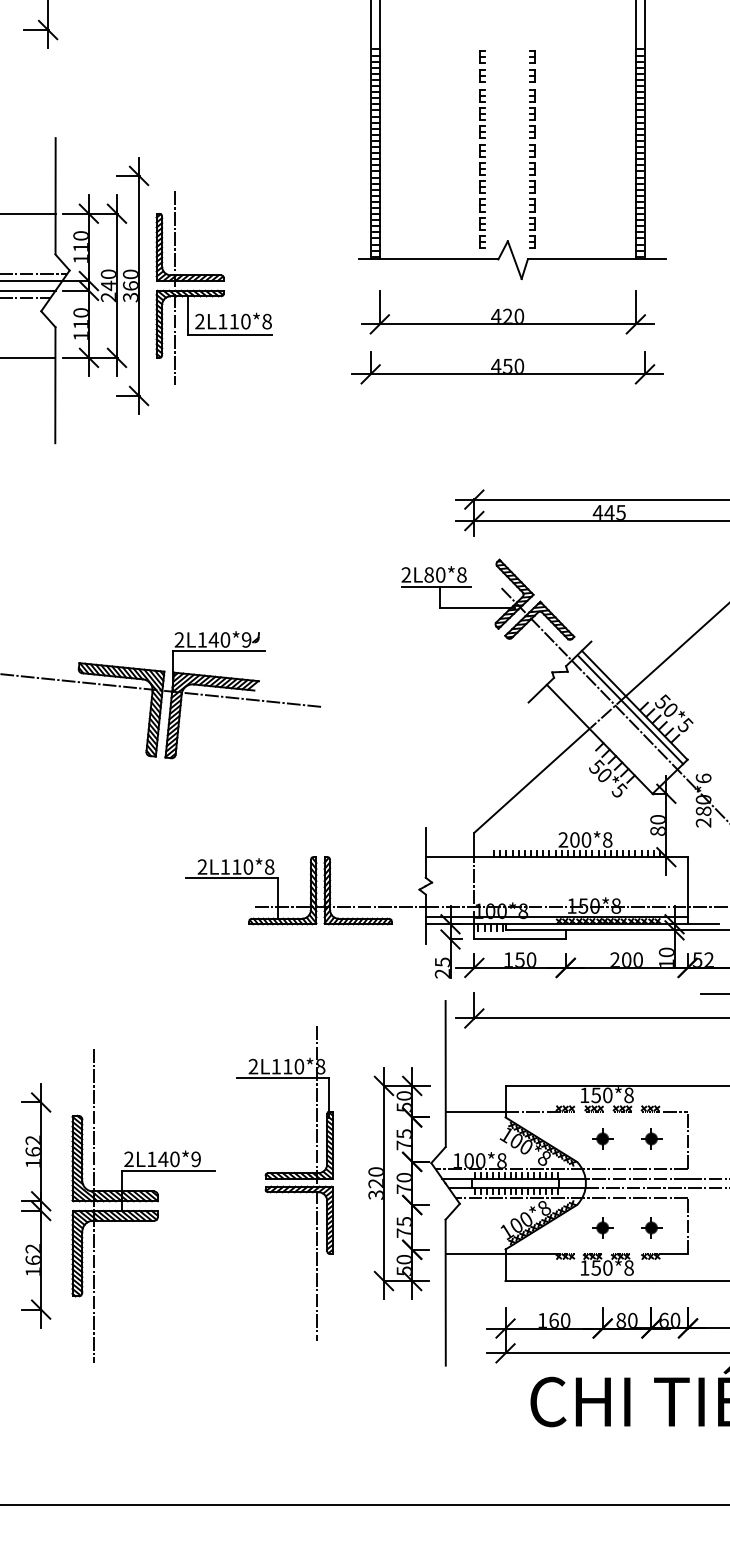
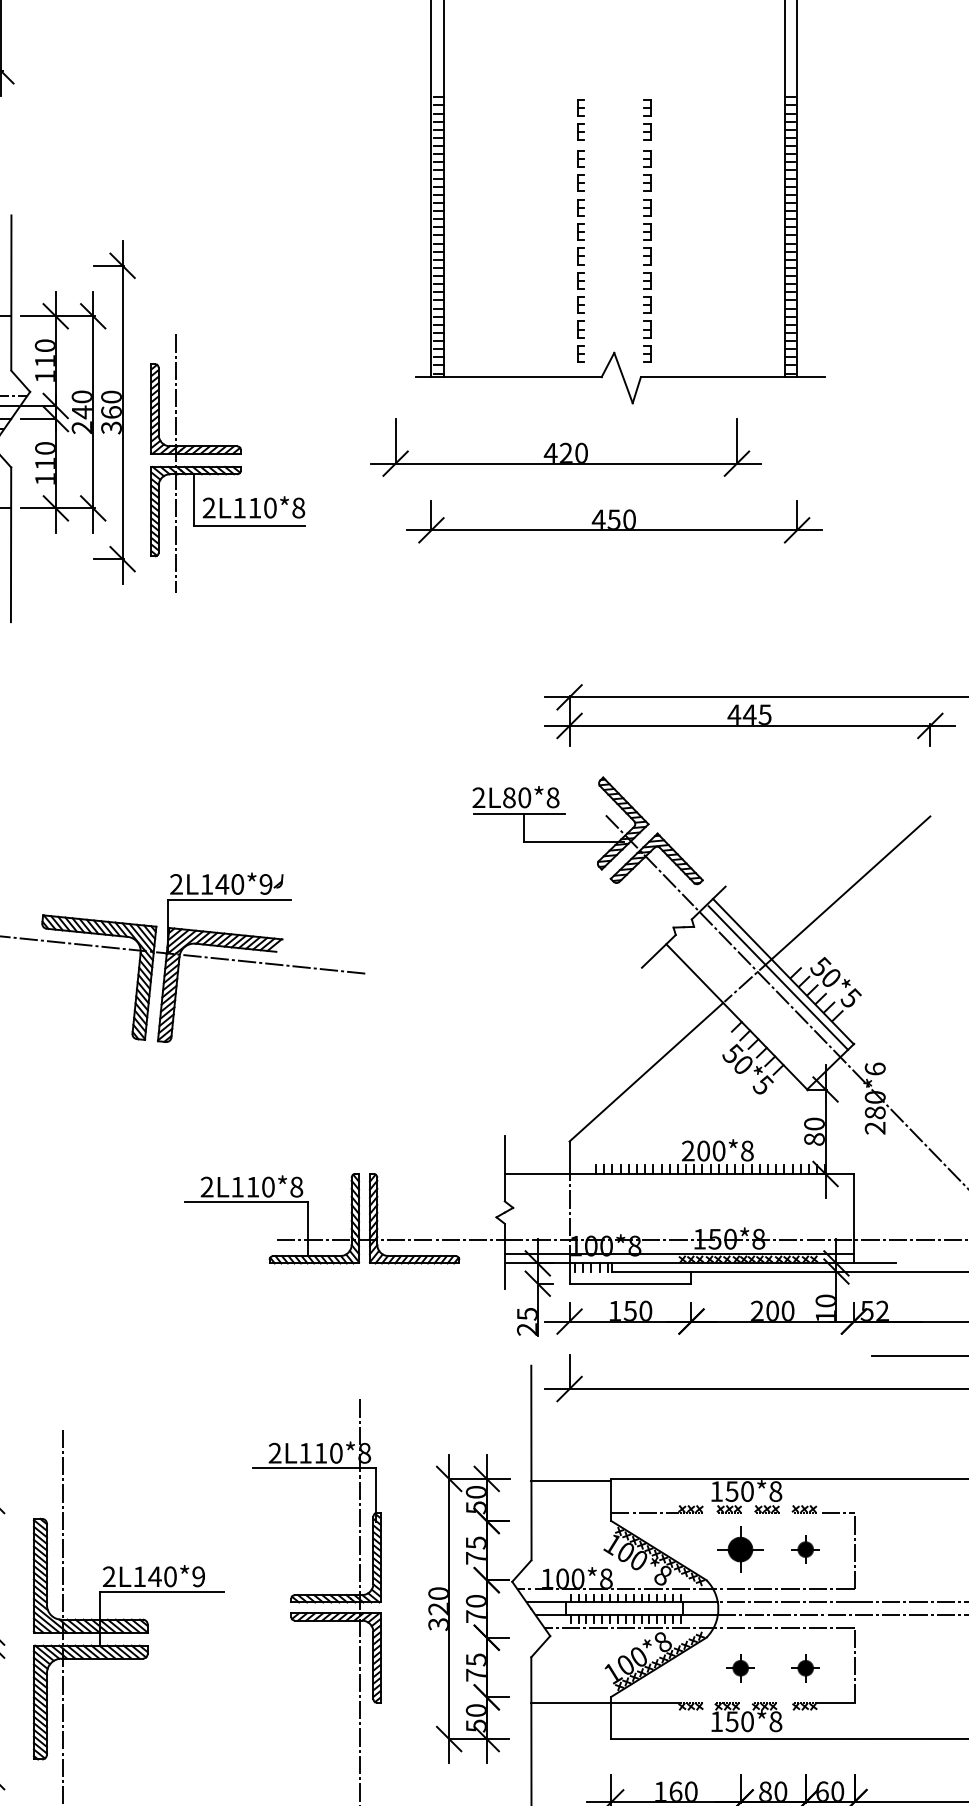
part: (213, 287) -> (227, 462), moved
part: (507, 312) -> (565, 447), moved
line: (475, 1111) -> (571, 1481), moved
part: (602, 1138) -> (740, 1549), size x1.6

